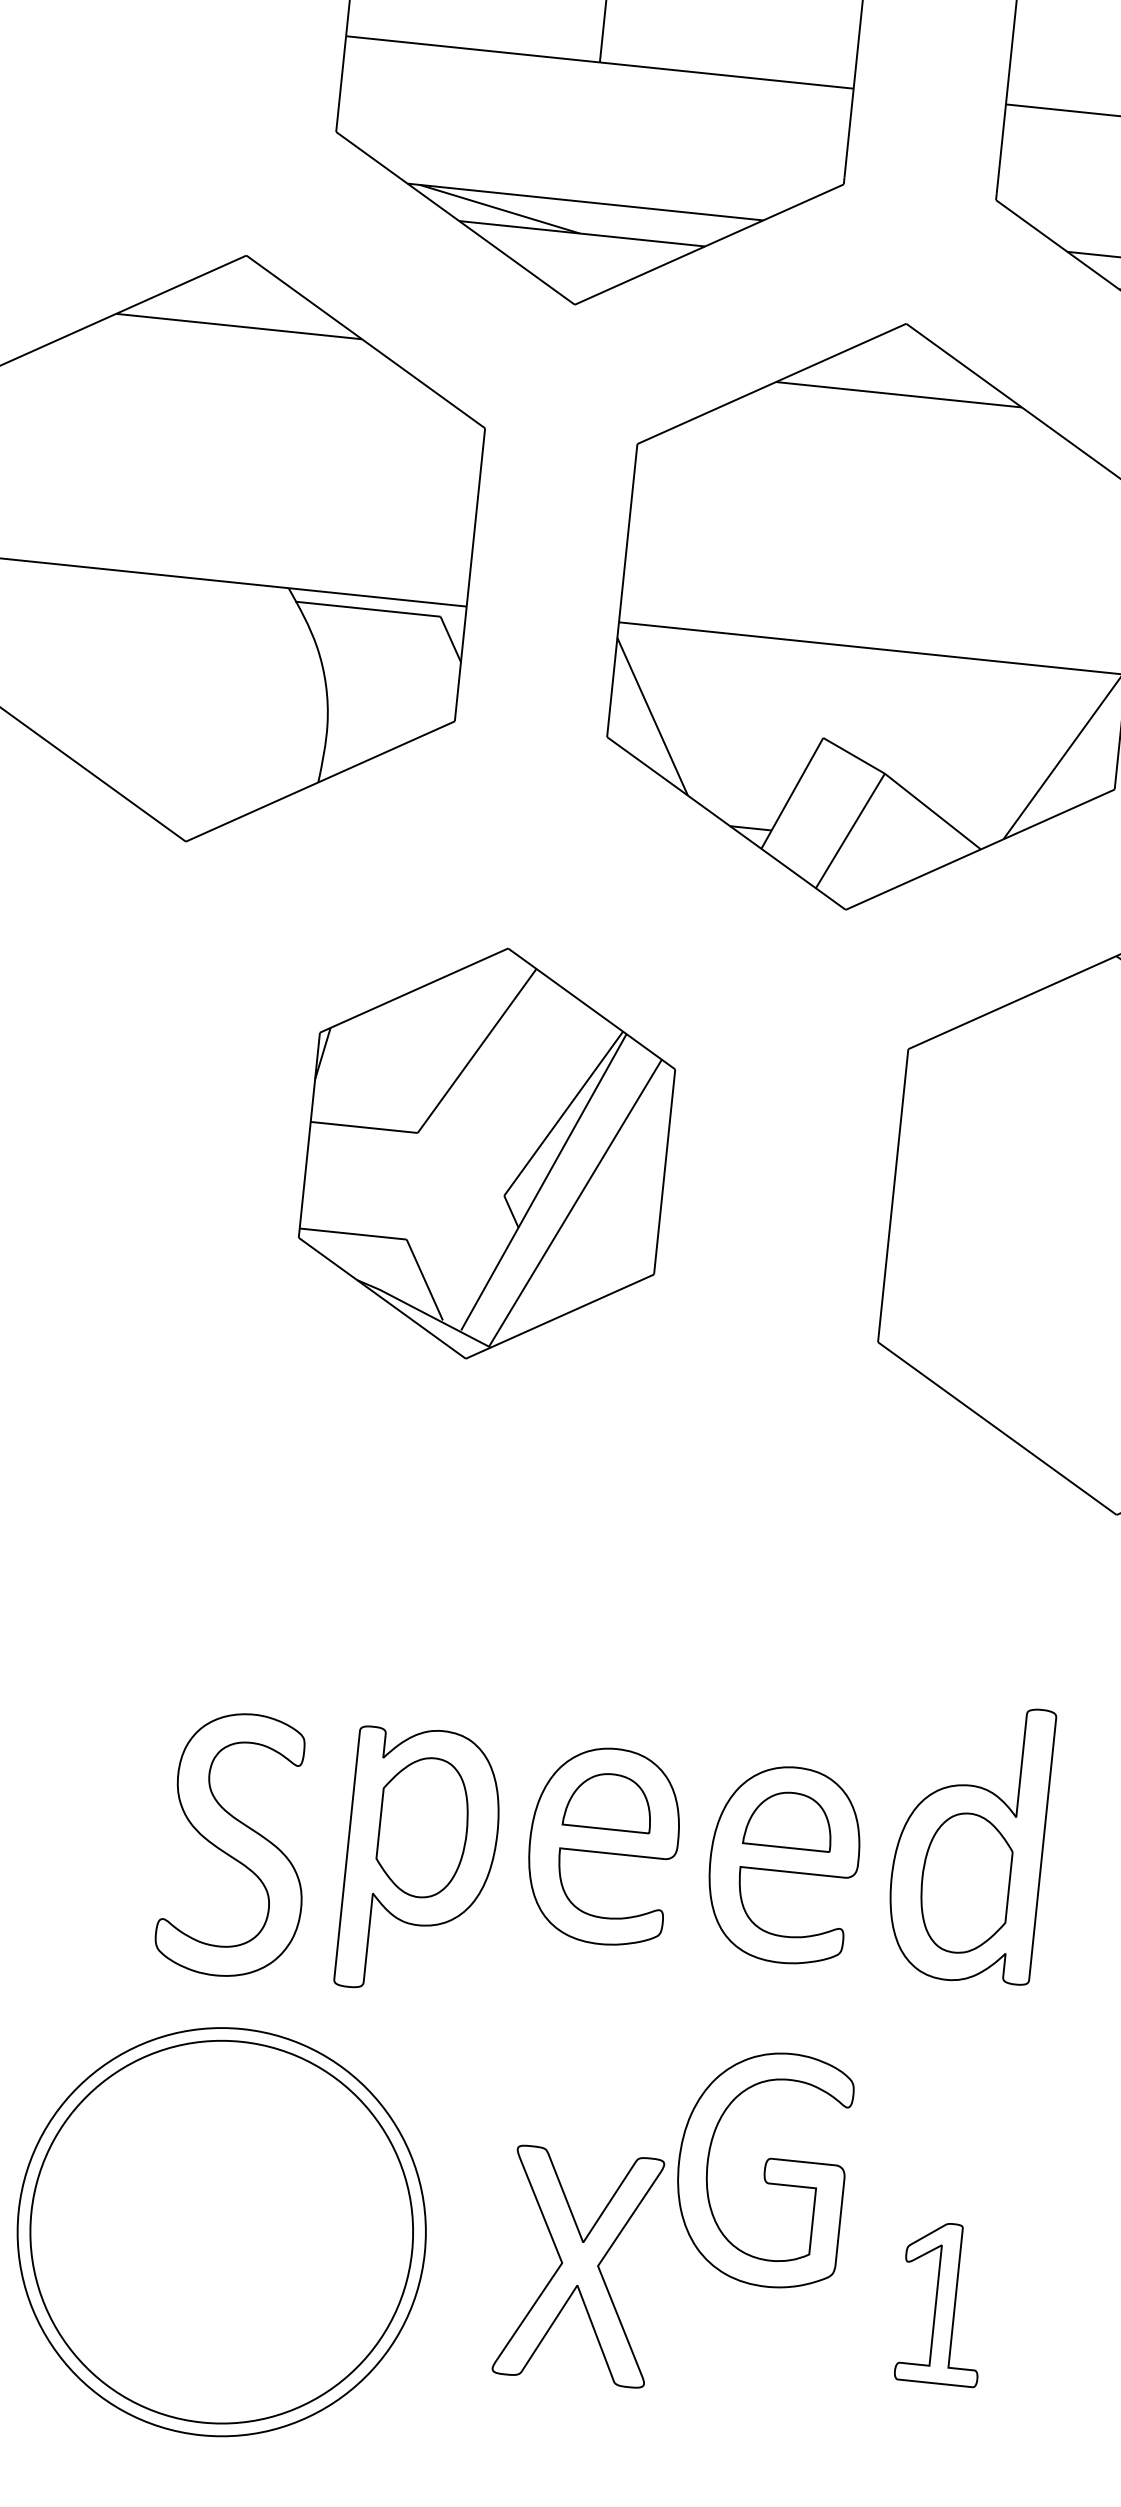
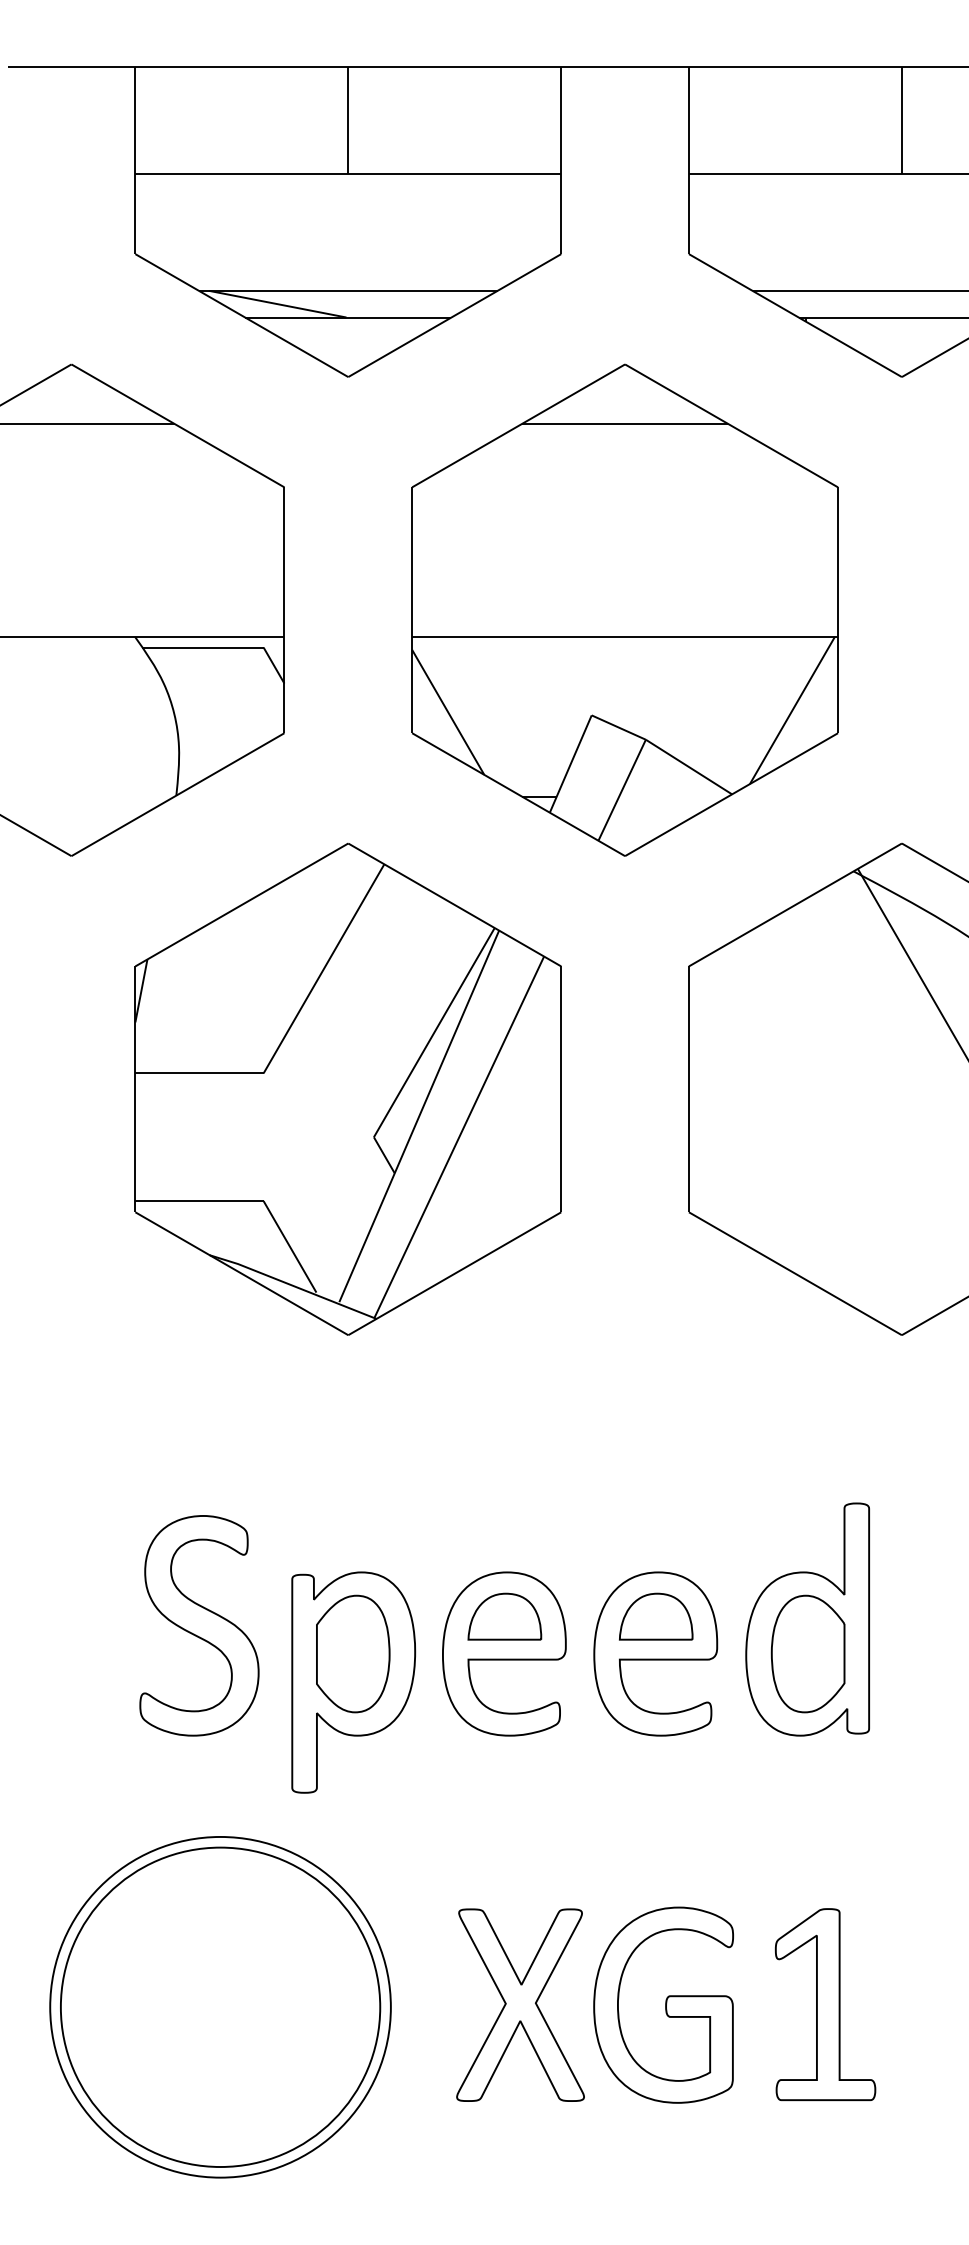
part: (486, 1152) -> (347, 1088), size x1.43
part: (236, 1844) -> (199, 1625), moved
part: (762, 2167) -> (663, 2004), moved
part: (943, 2303) -> (825, 2004), size x1.43

